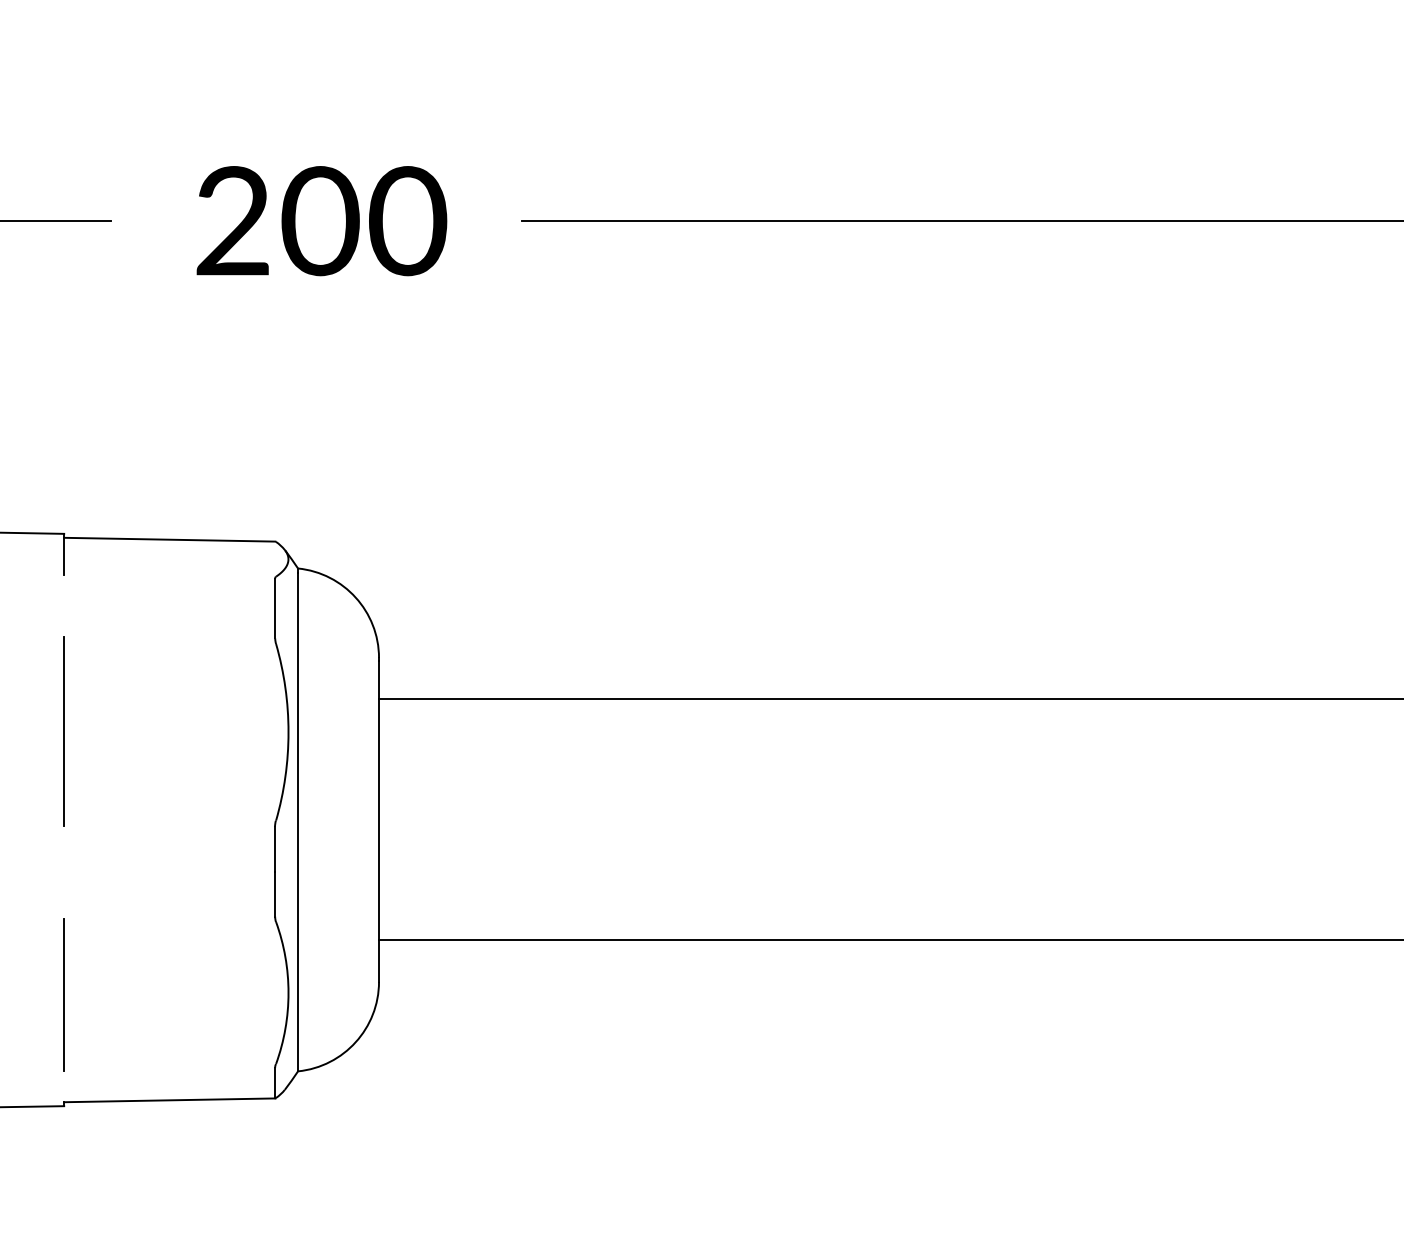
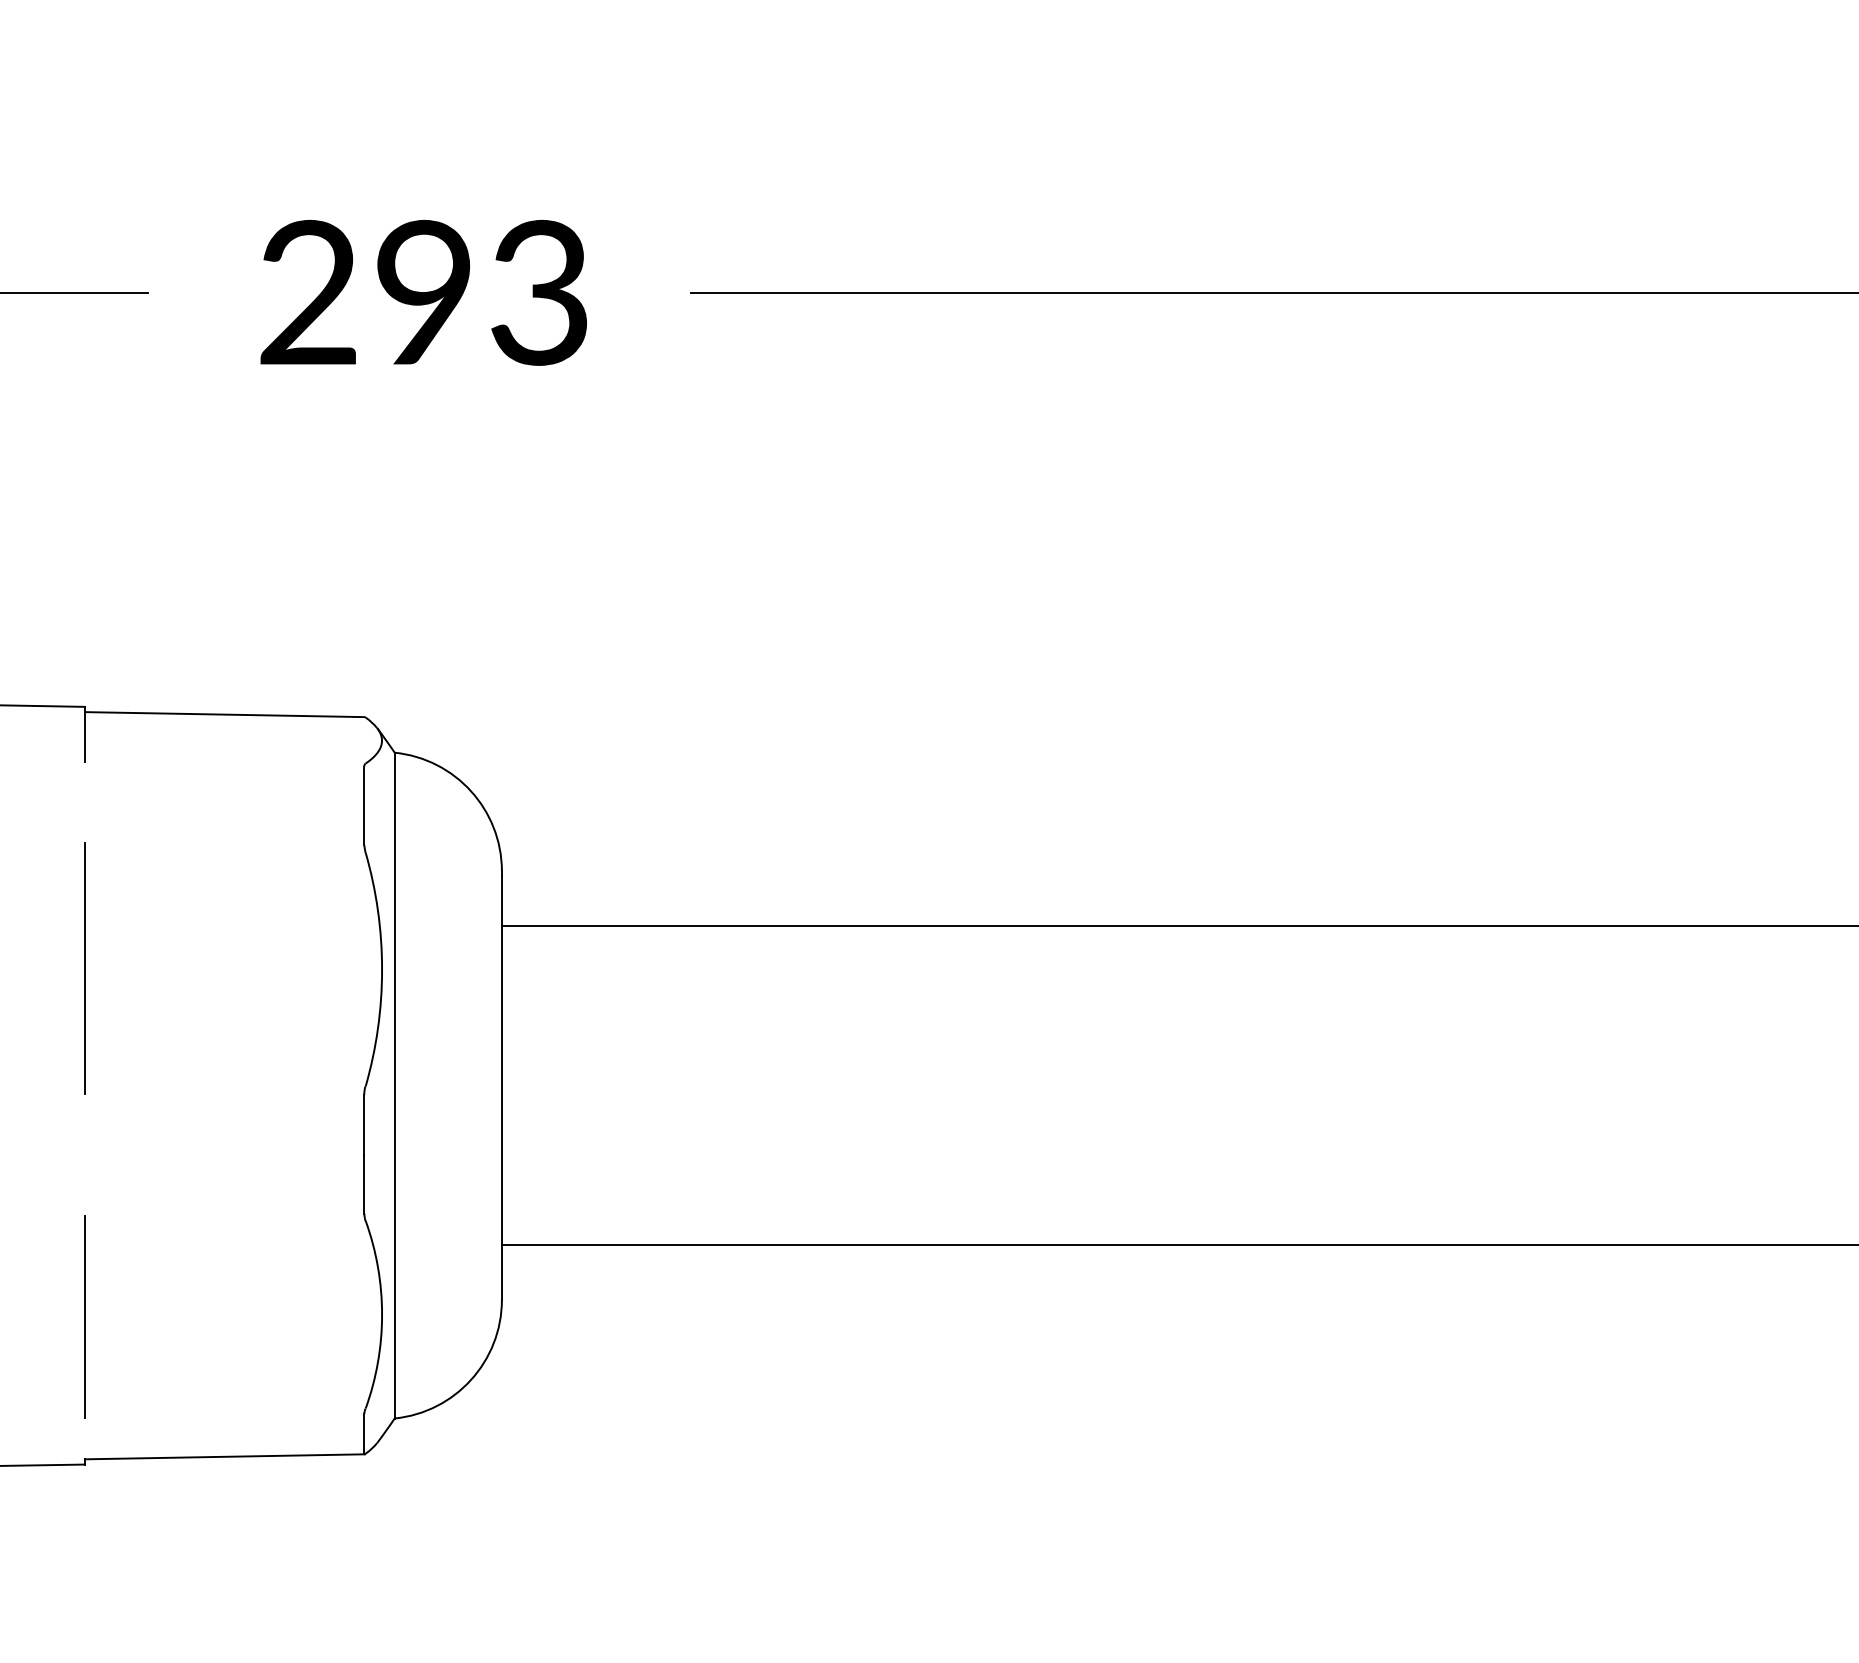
text: (364, 221) -> (482, 293), 200 -> 293

